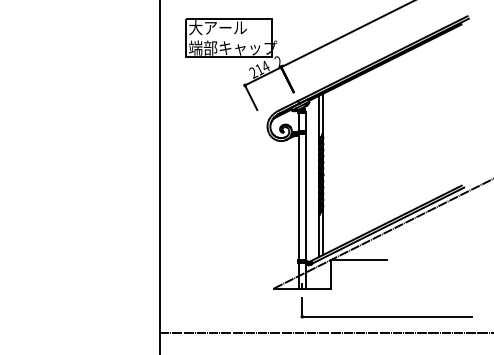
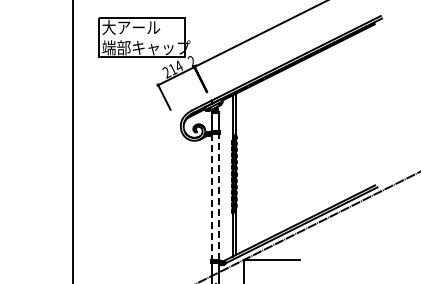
line: (306, 196) -> (219, 196), solid -> dashed
line: (298, 197) -> (211, 197), solid -> dashed

